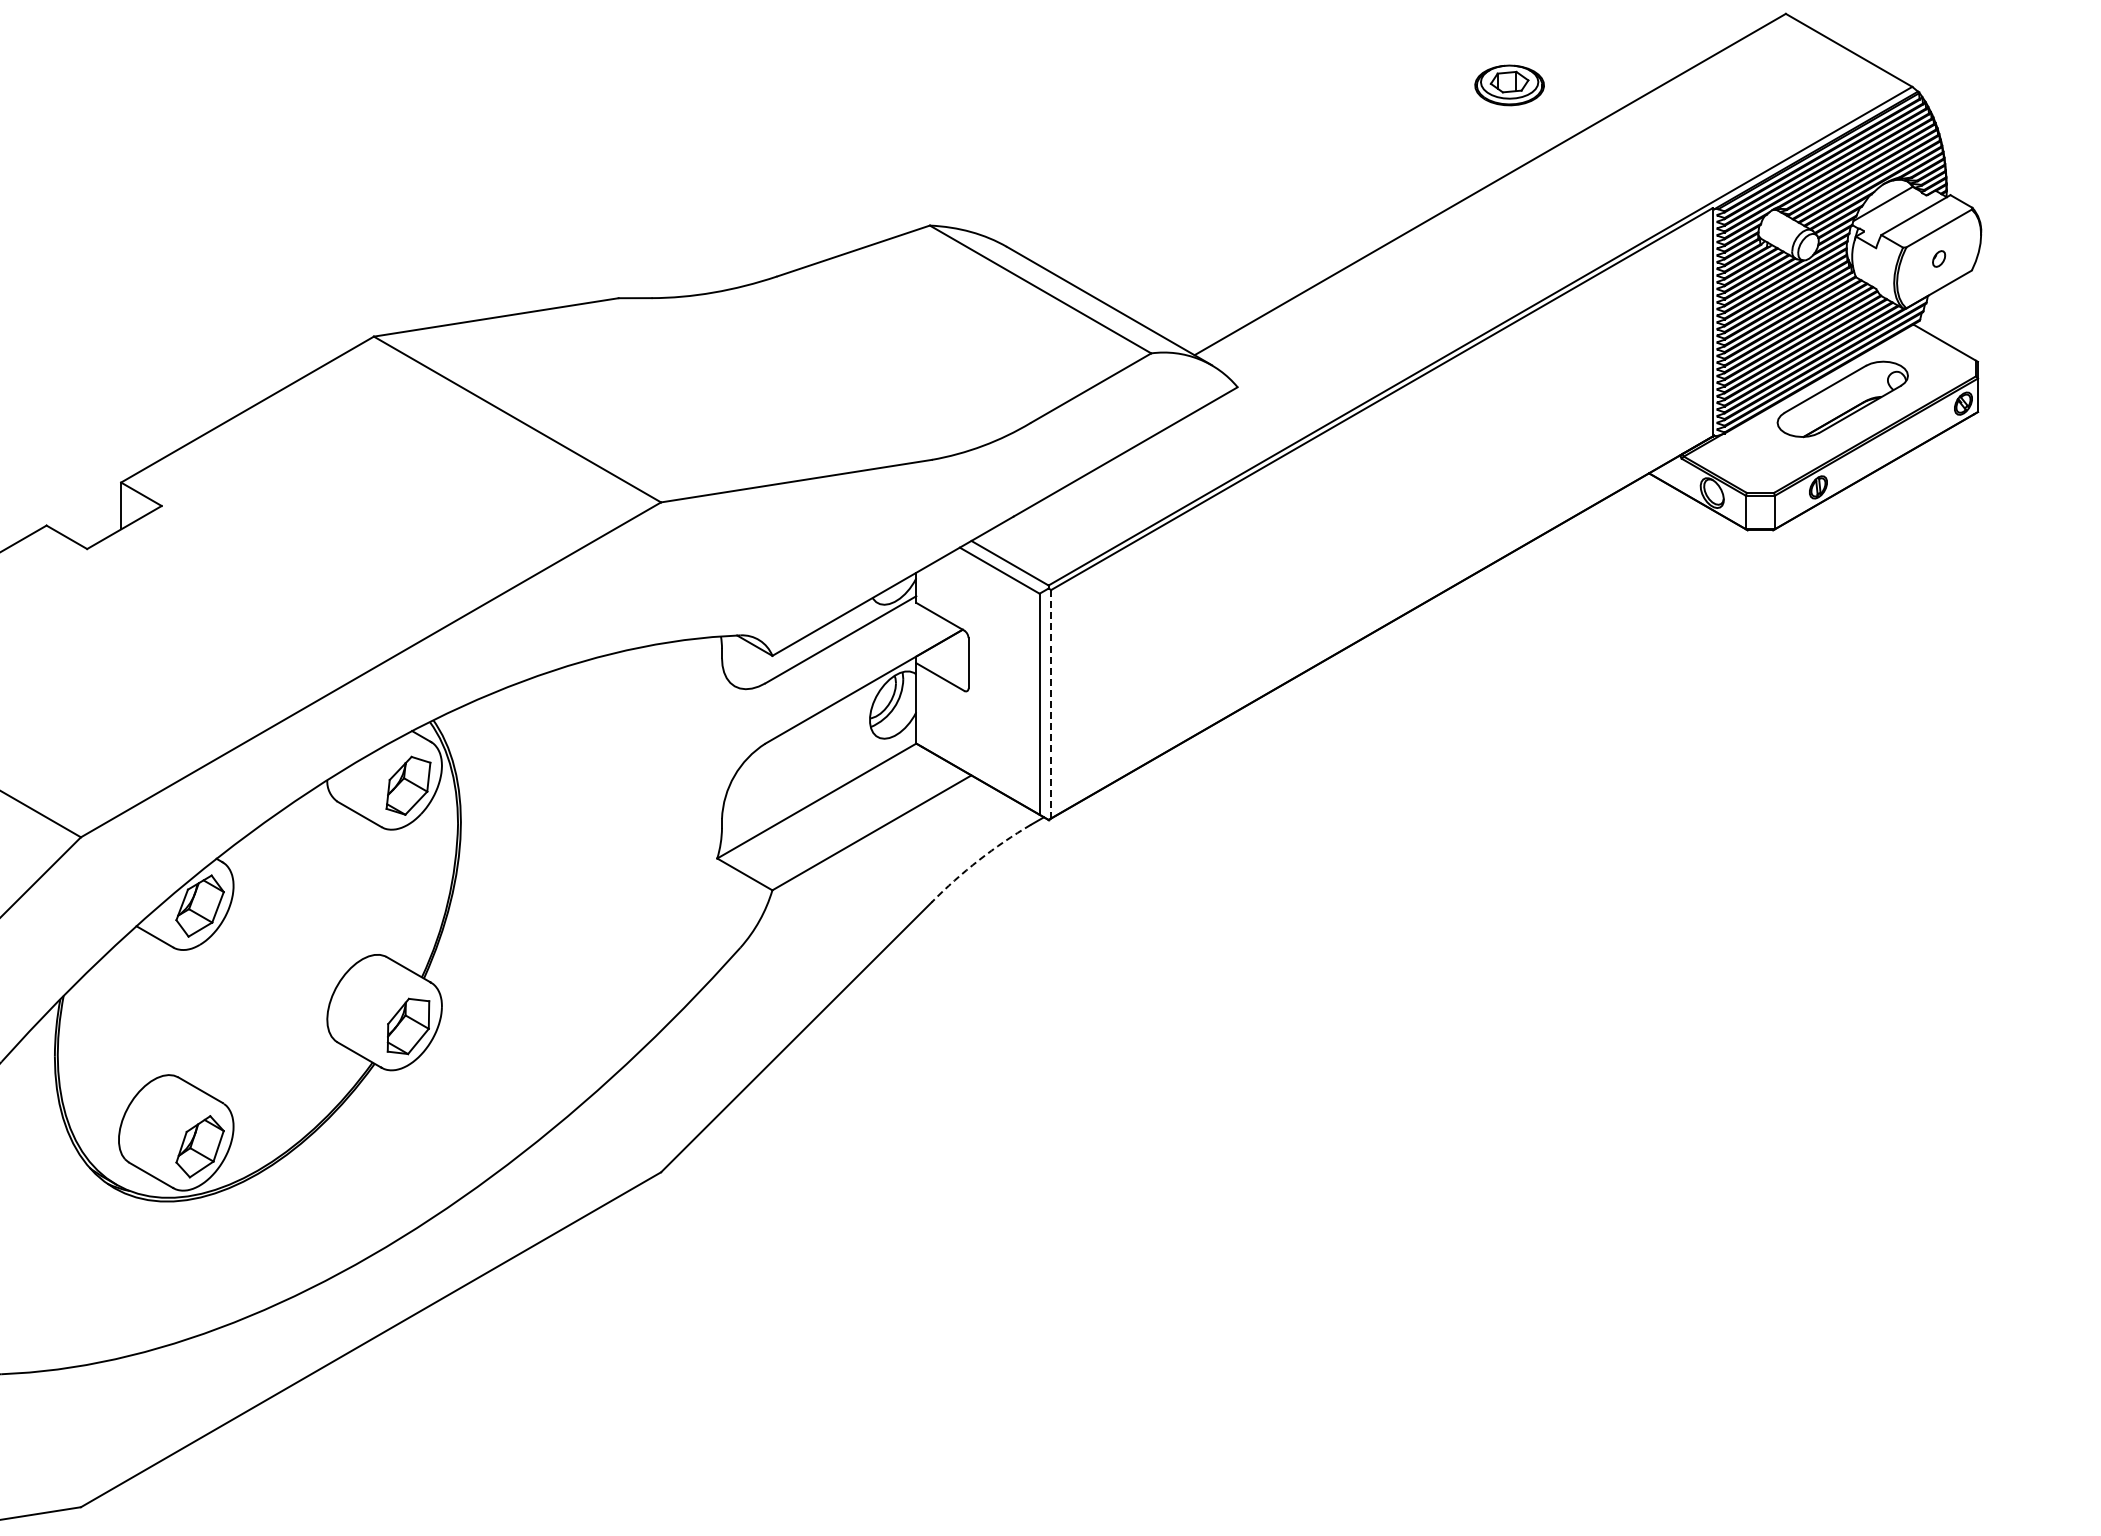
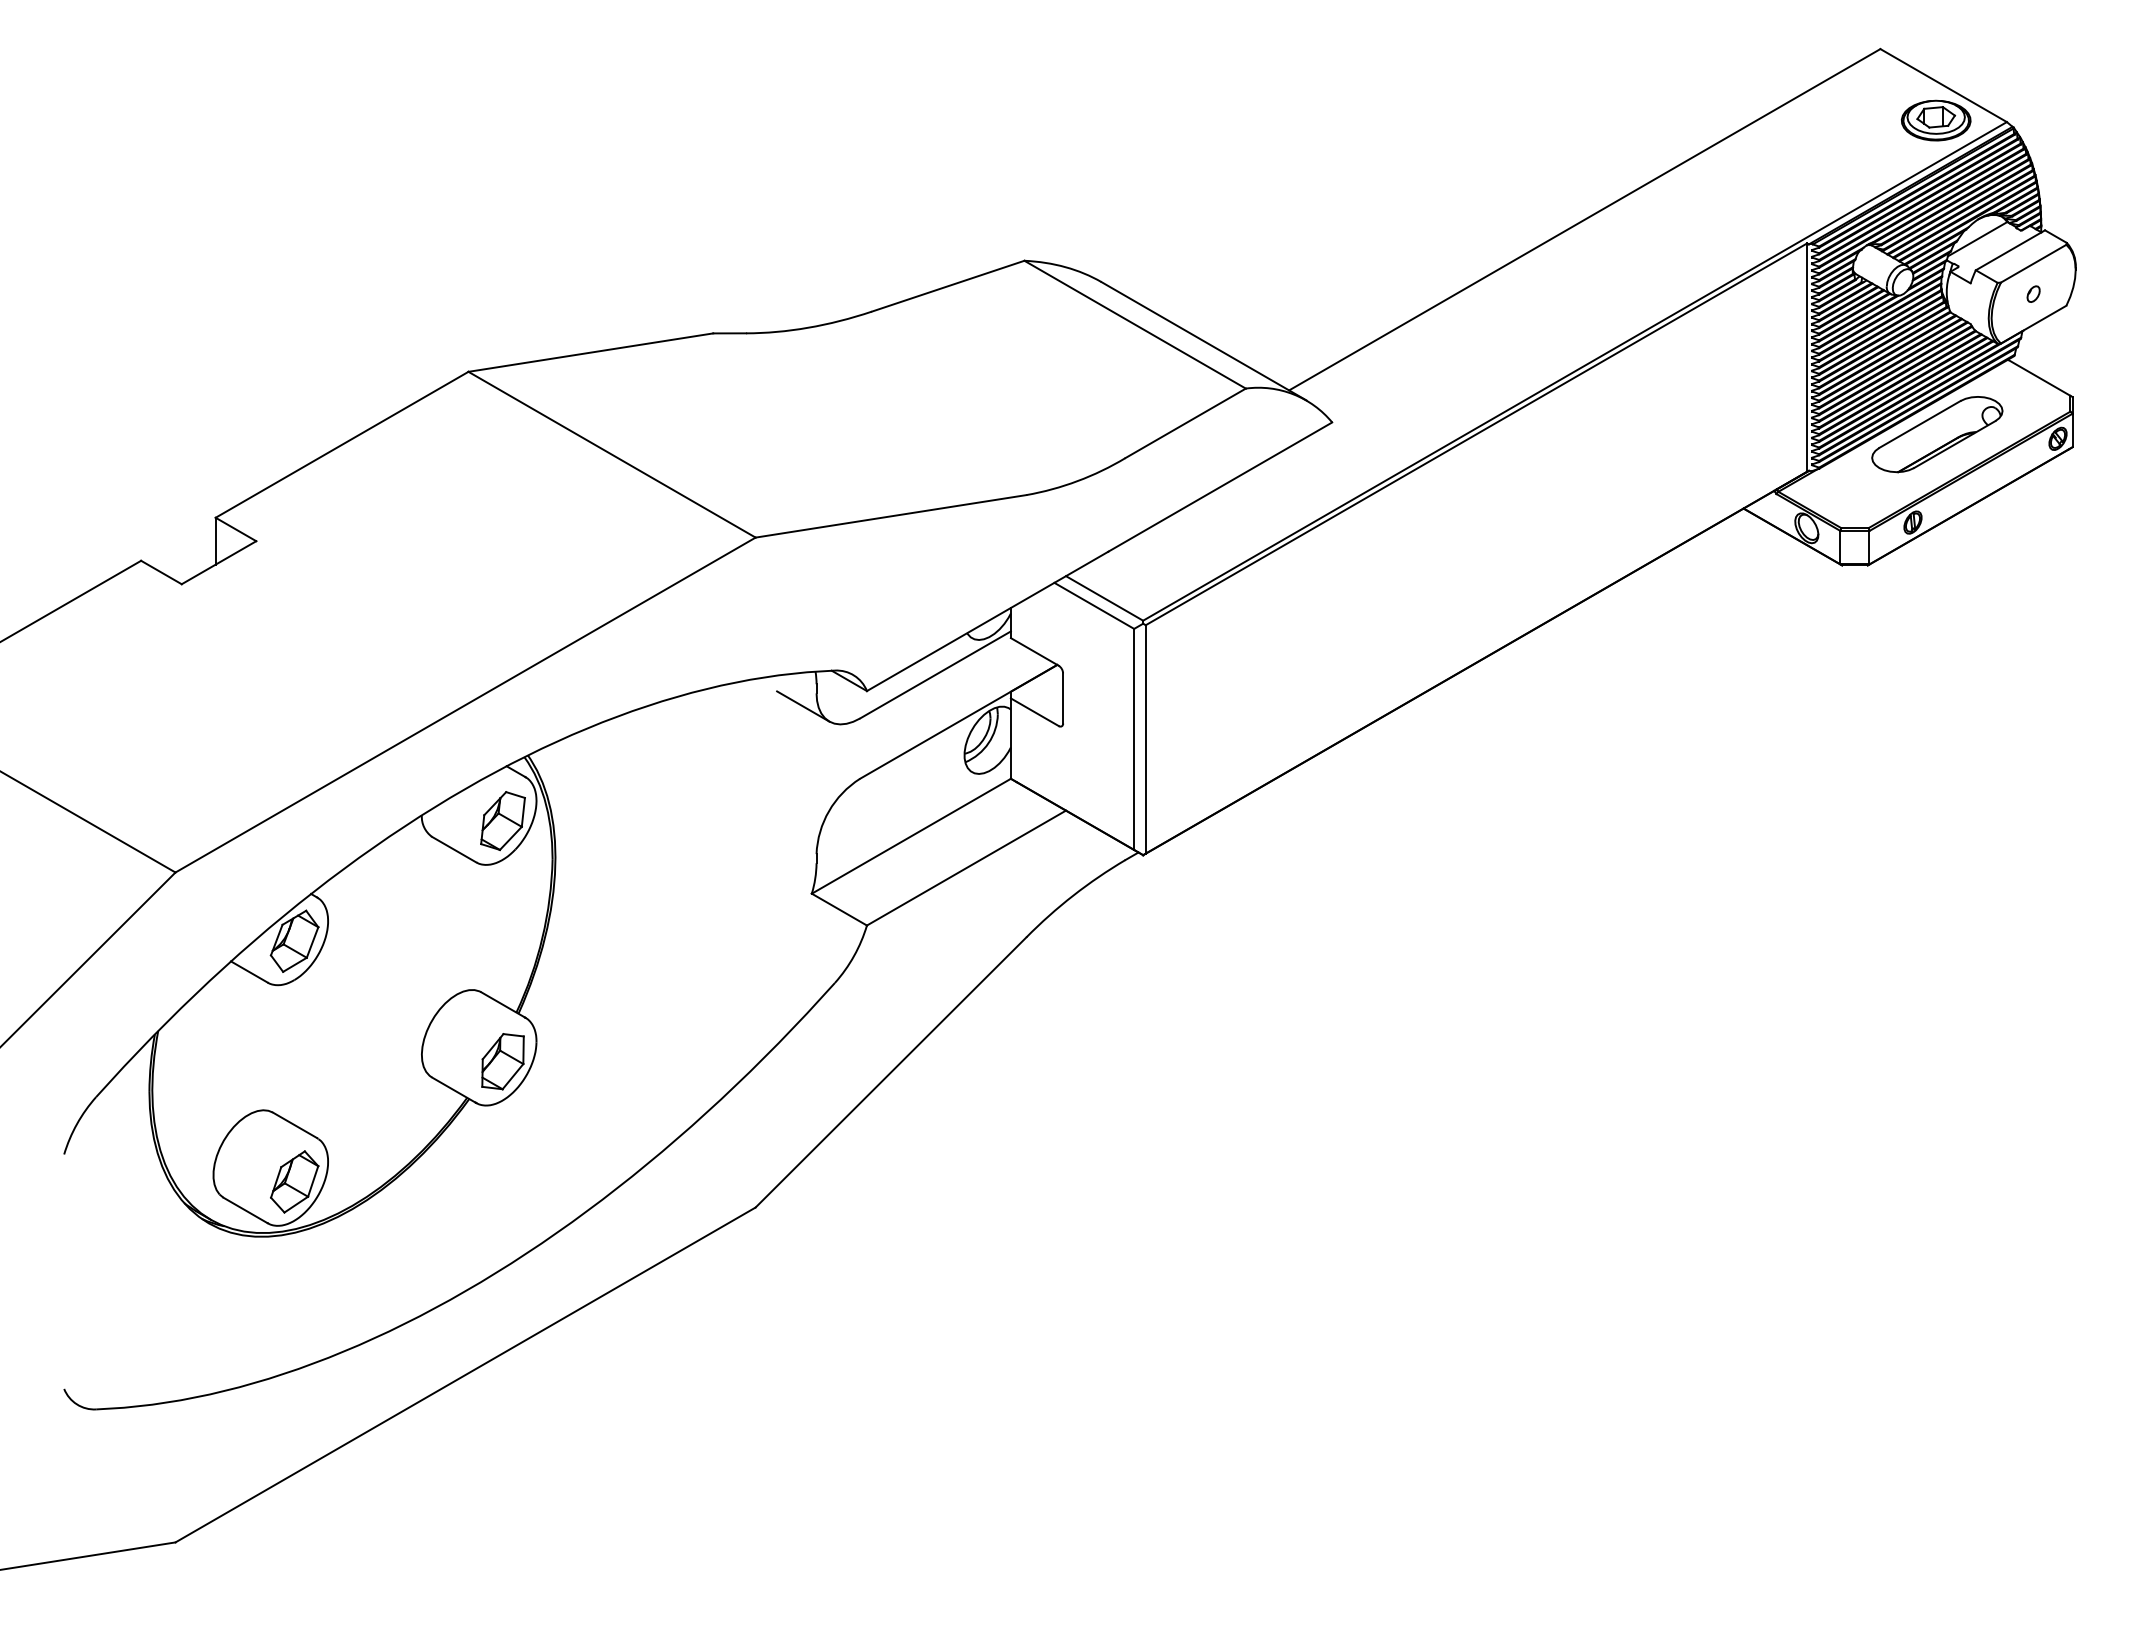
part: (1509, 85) -> (1936, 120), moved
line: (708, 671) -> (803, 706), added
line: (1050, 704) -> (1145, 739), dashed -> solid
arc: (978, 860) -> (1073, 895), dashed -> solid

